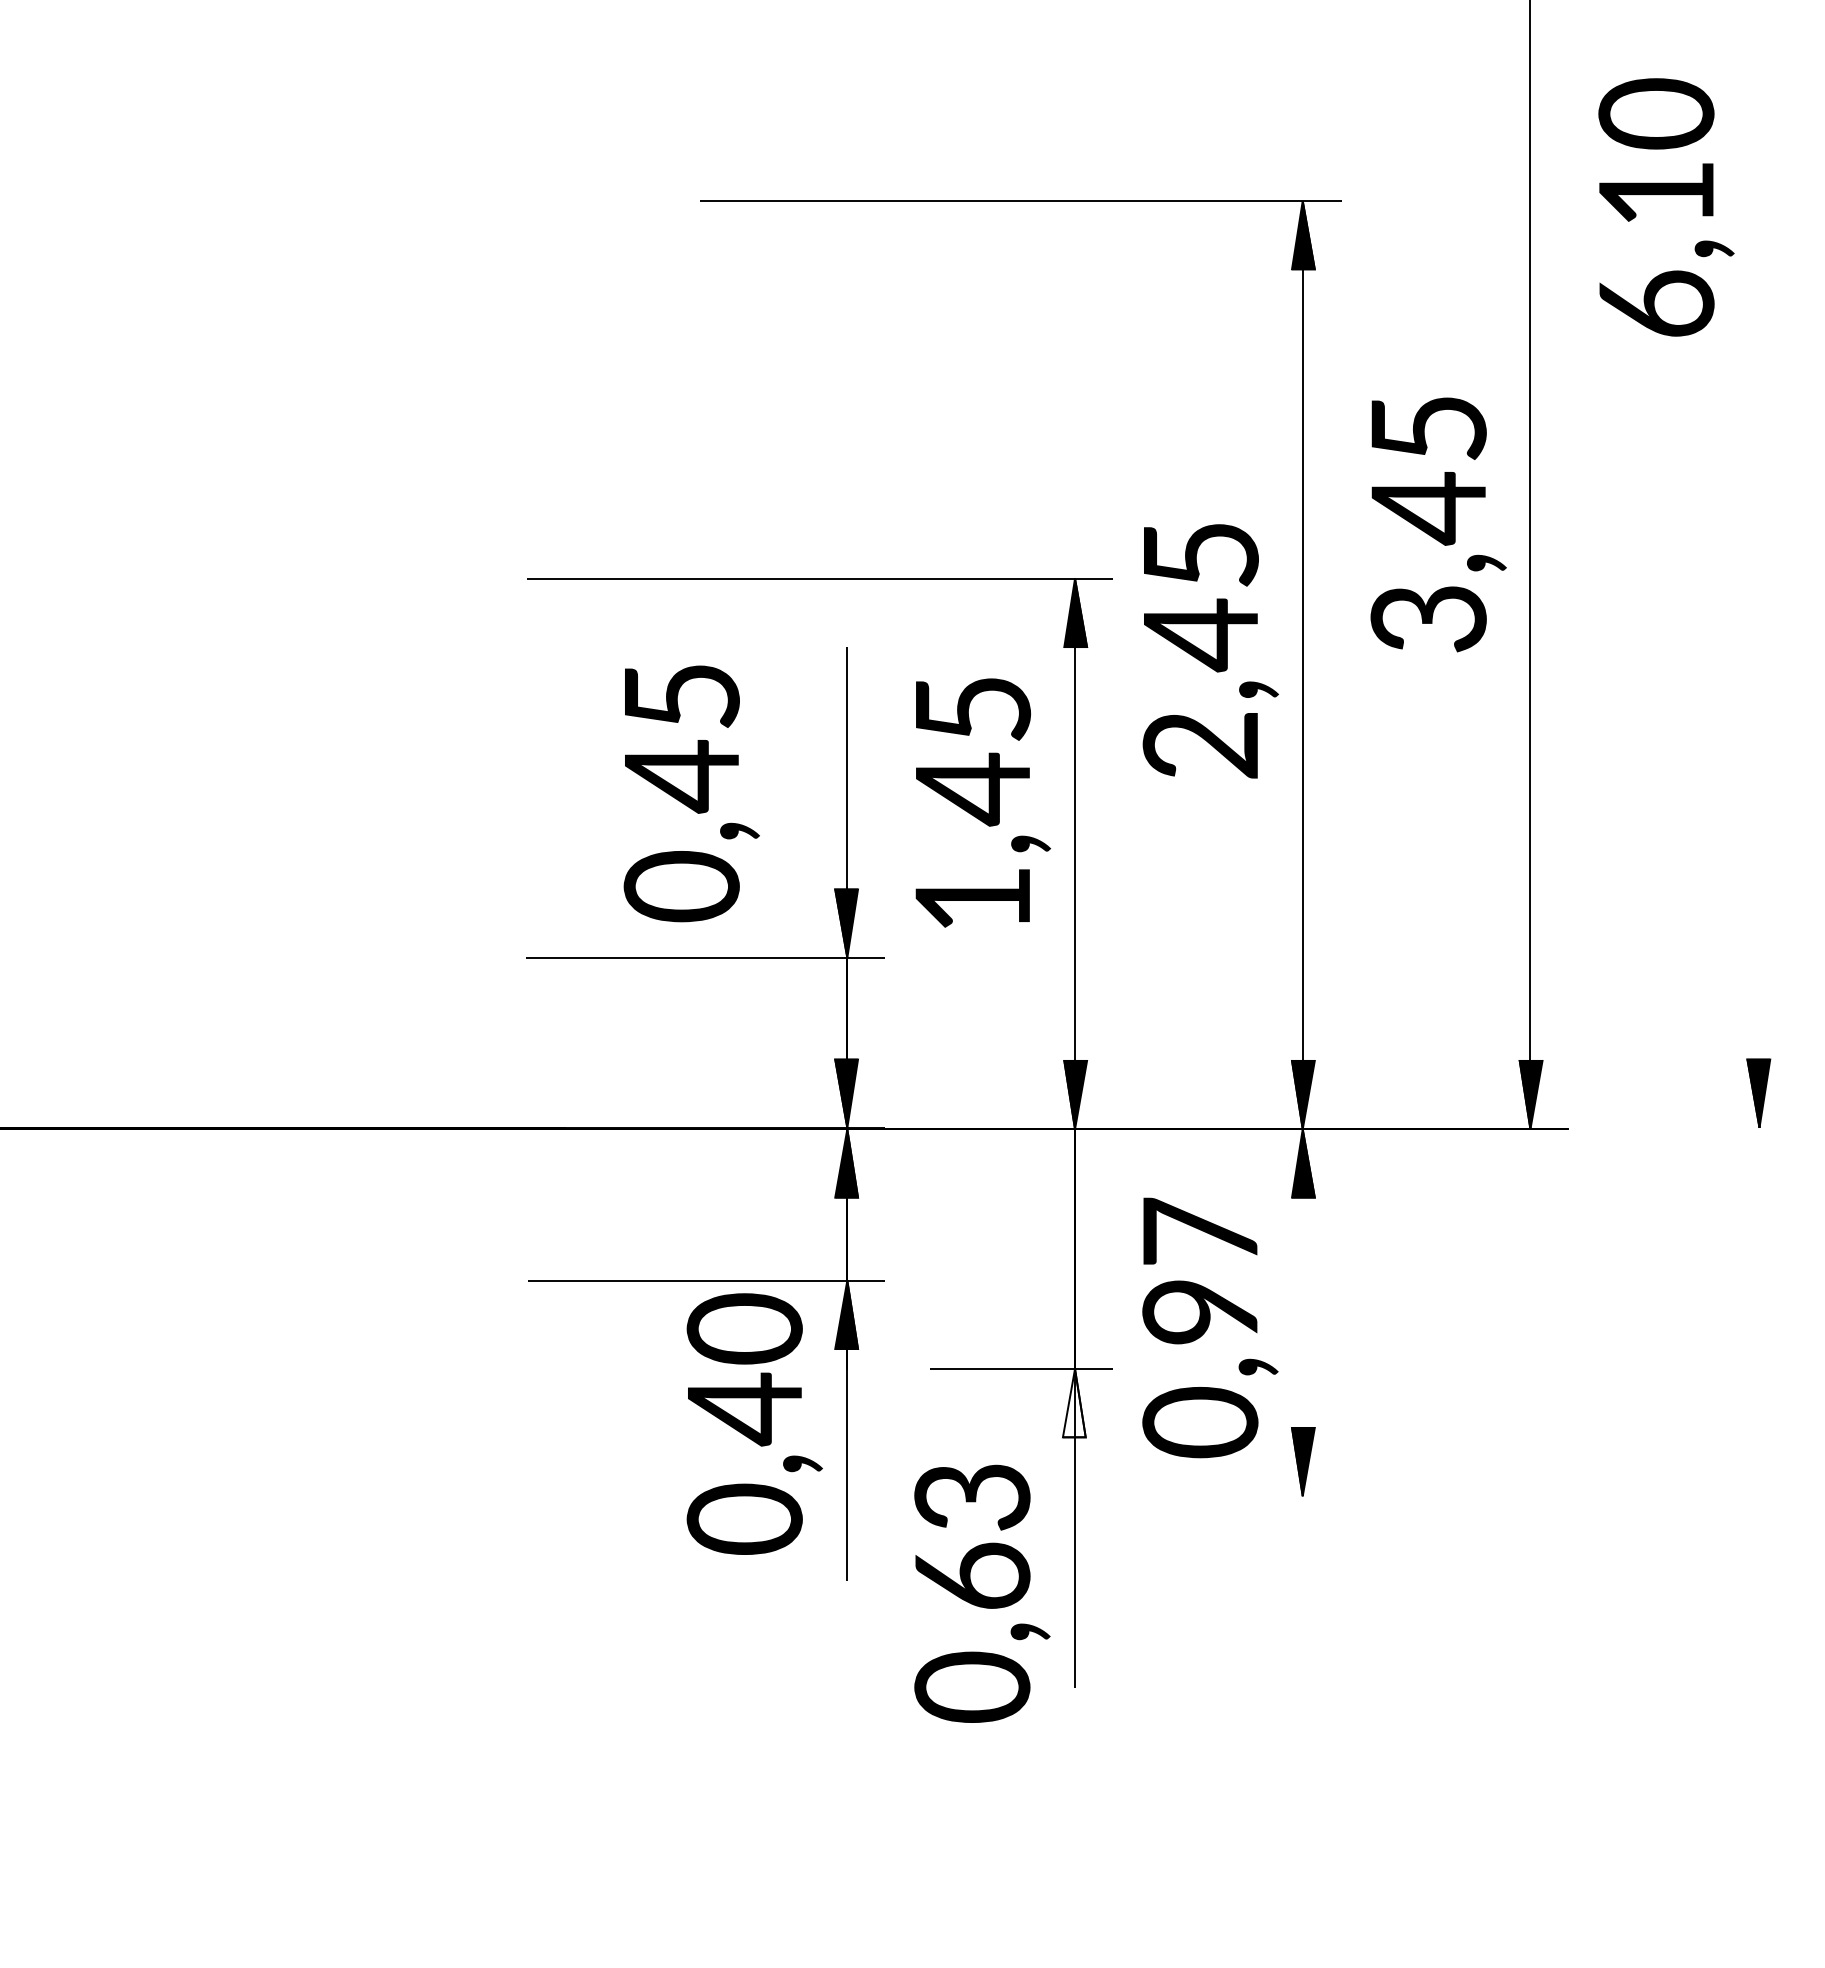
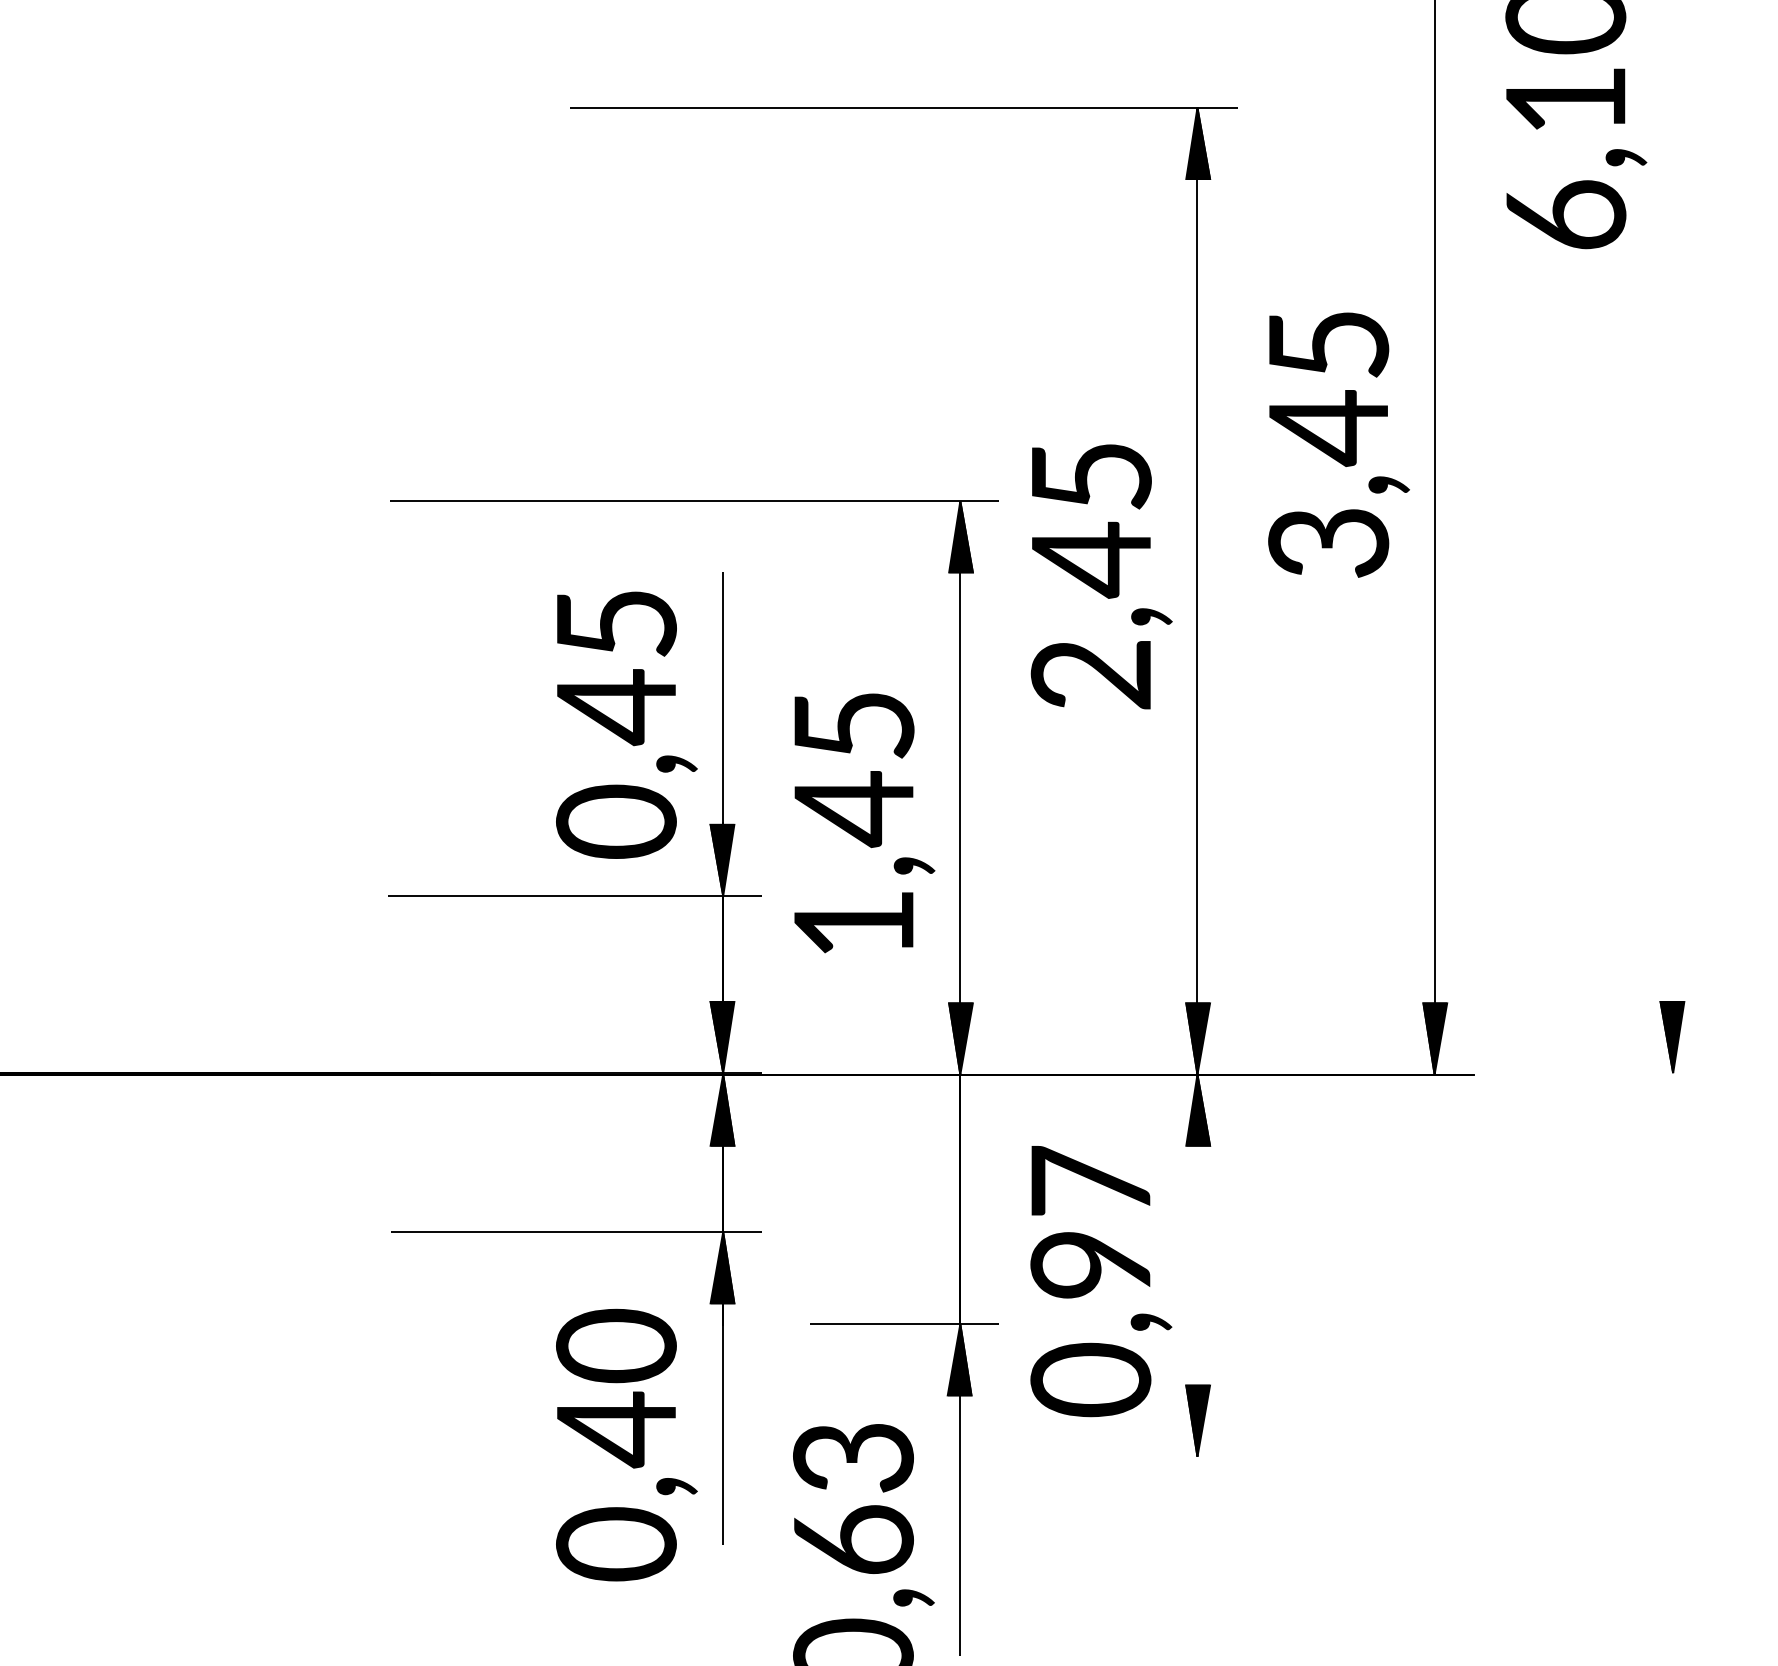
text: (691, 793) -> (626, 724), moved
text: (983, 802) -> (865, 822), moved
fill: (1073, 1403) -> (958, 1360), added
text: (754, 1423) -> (626, 1444), moved

